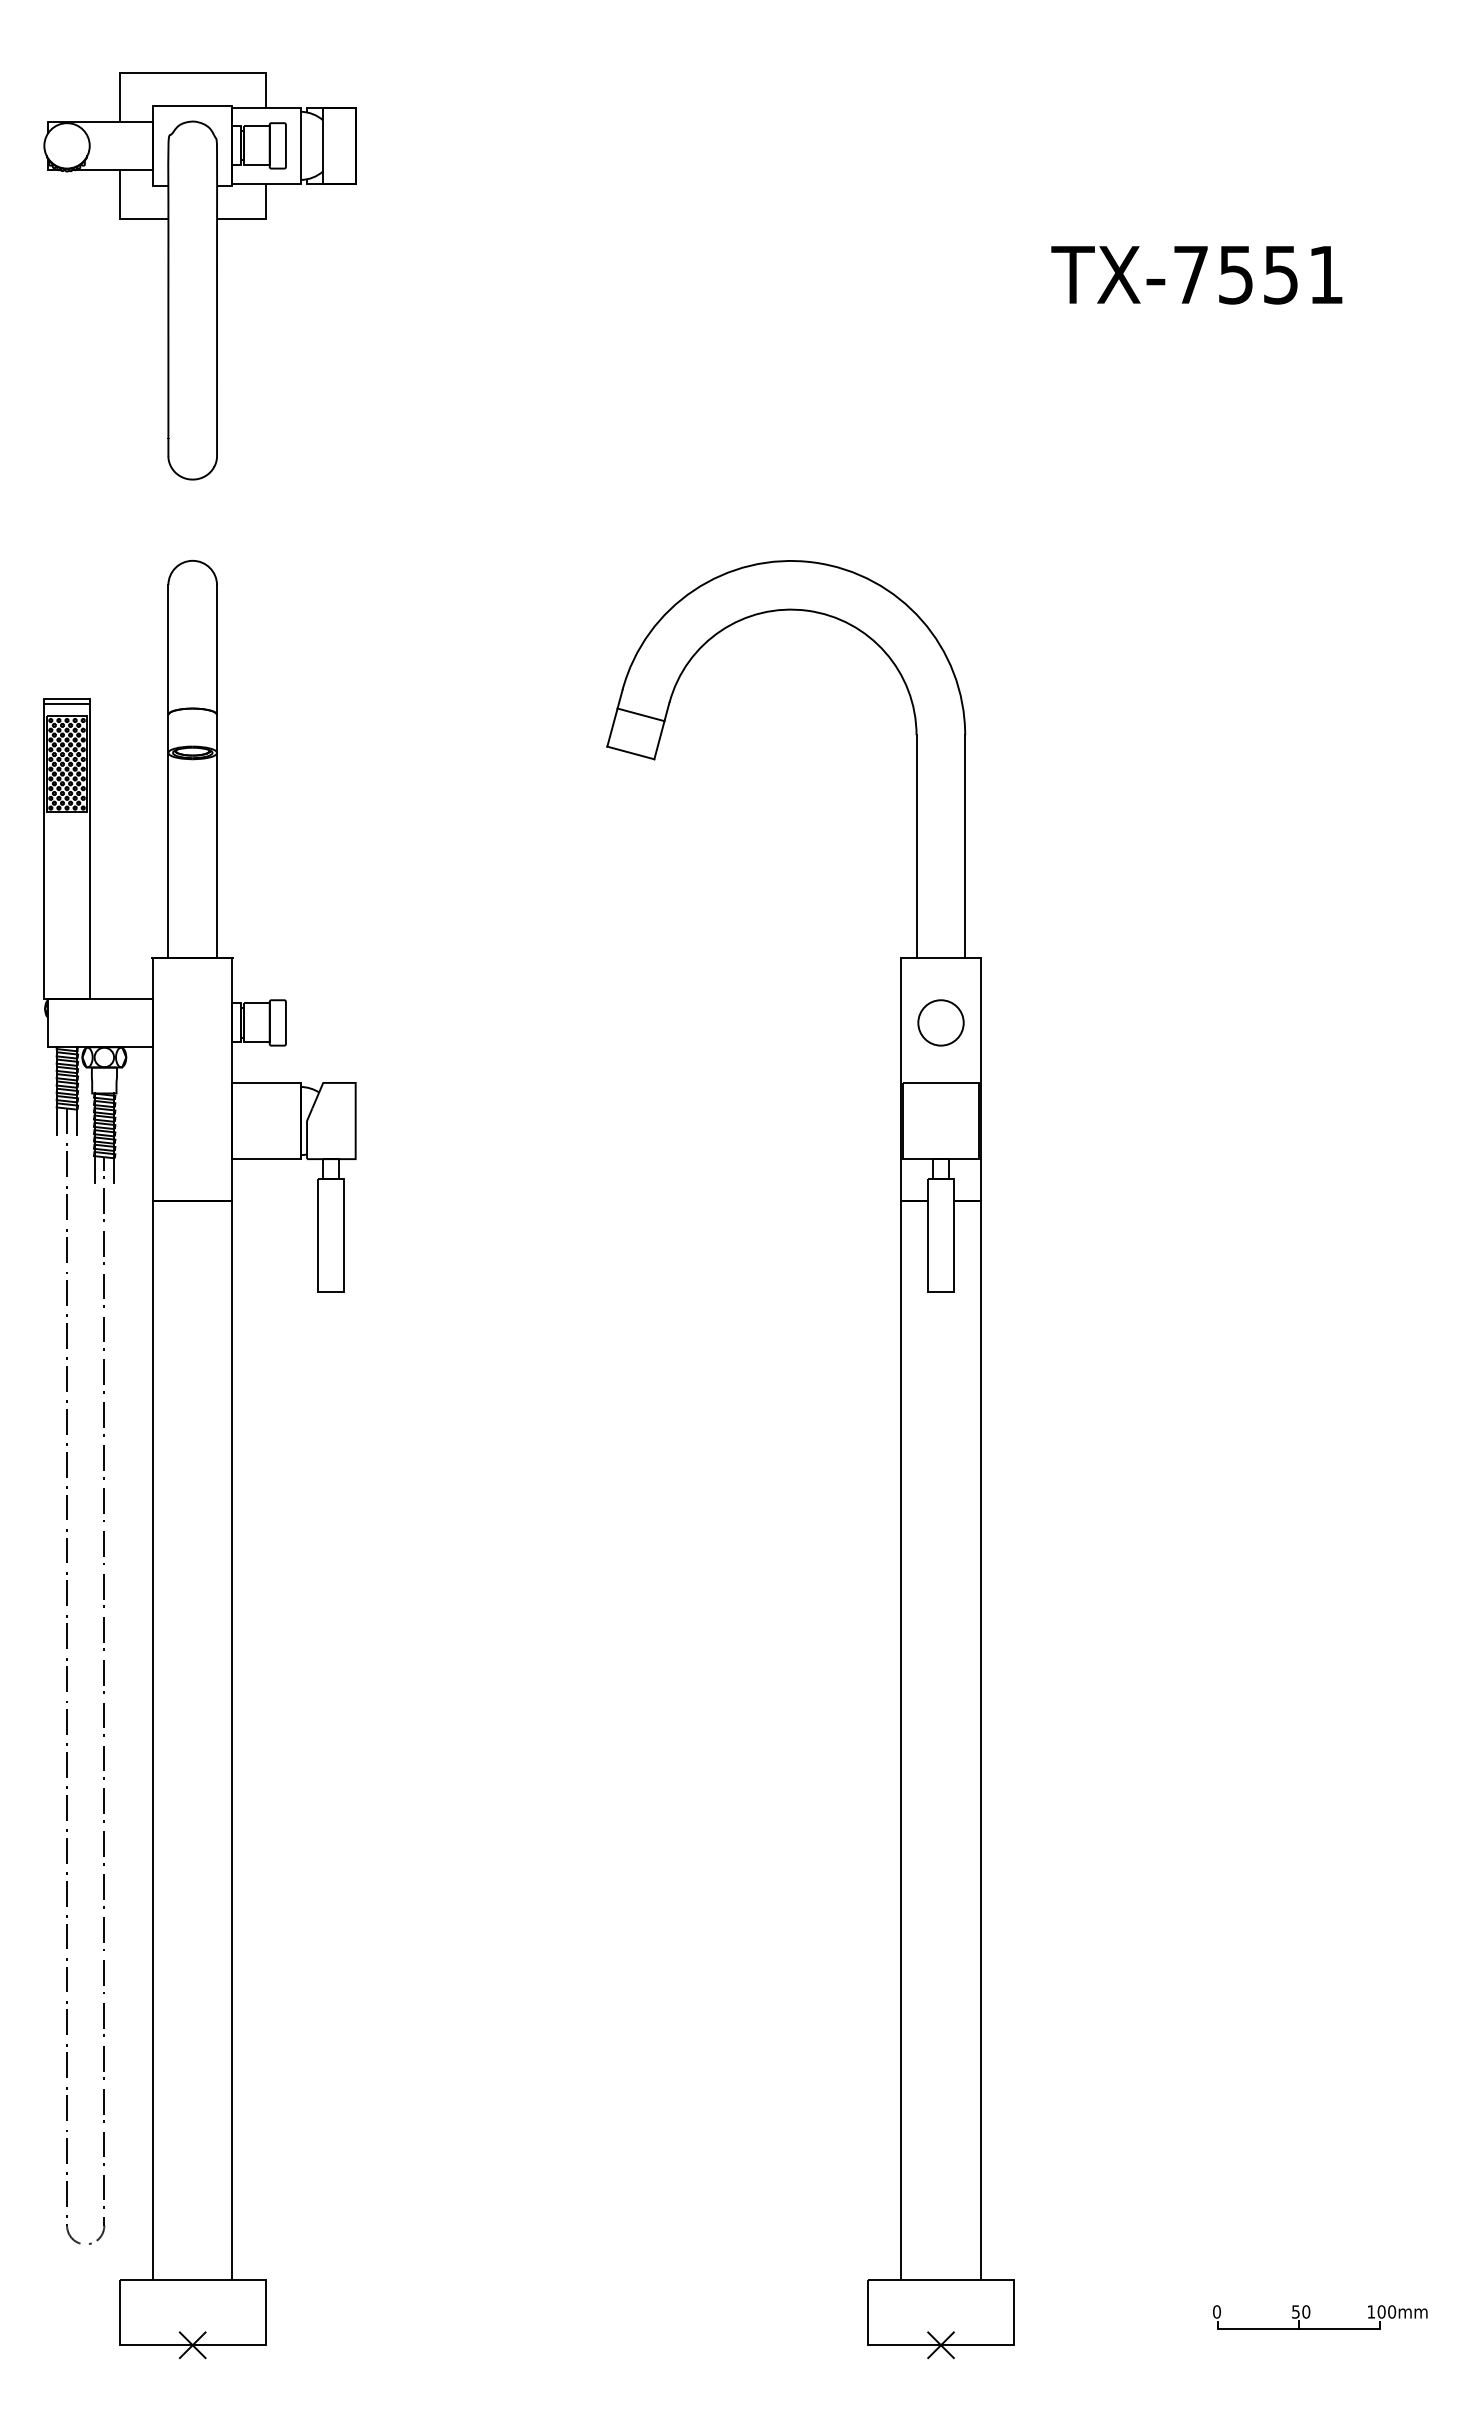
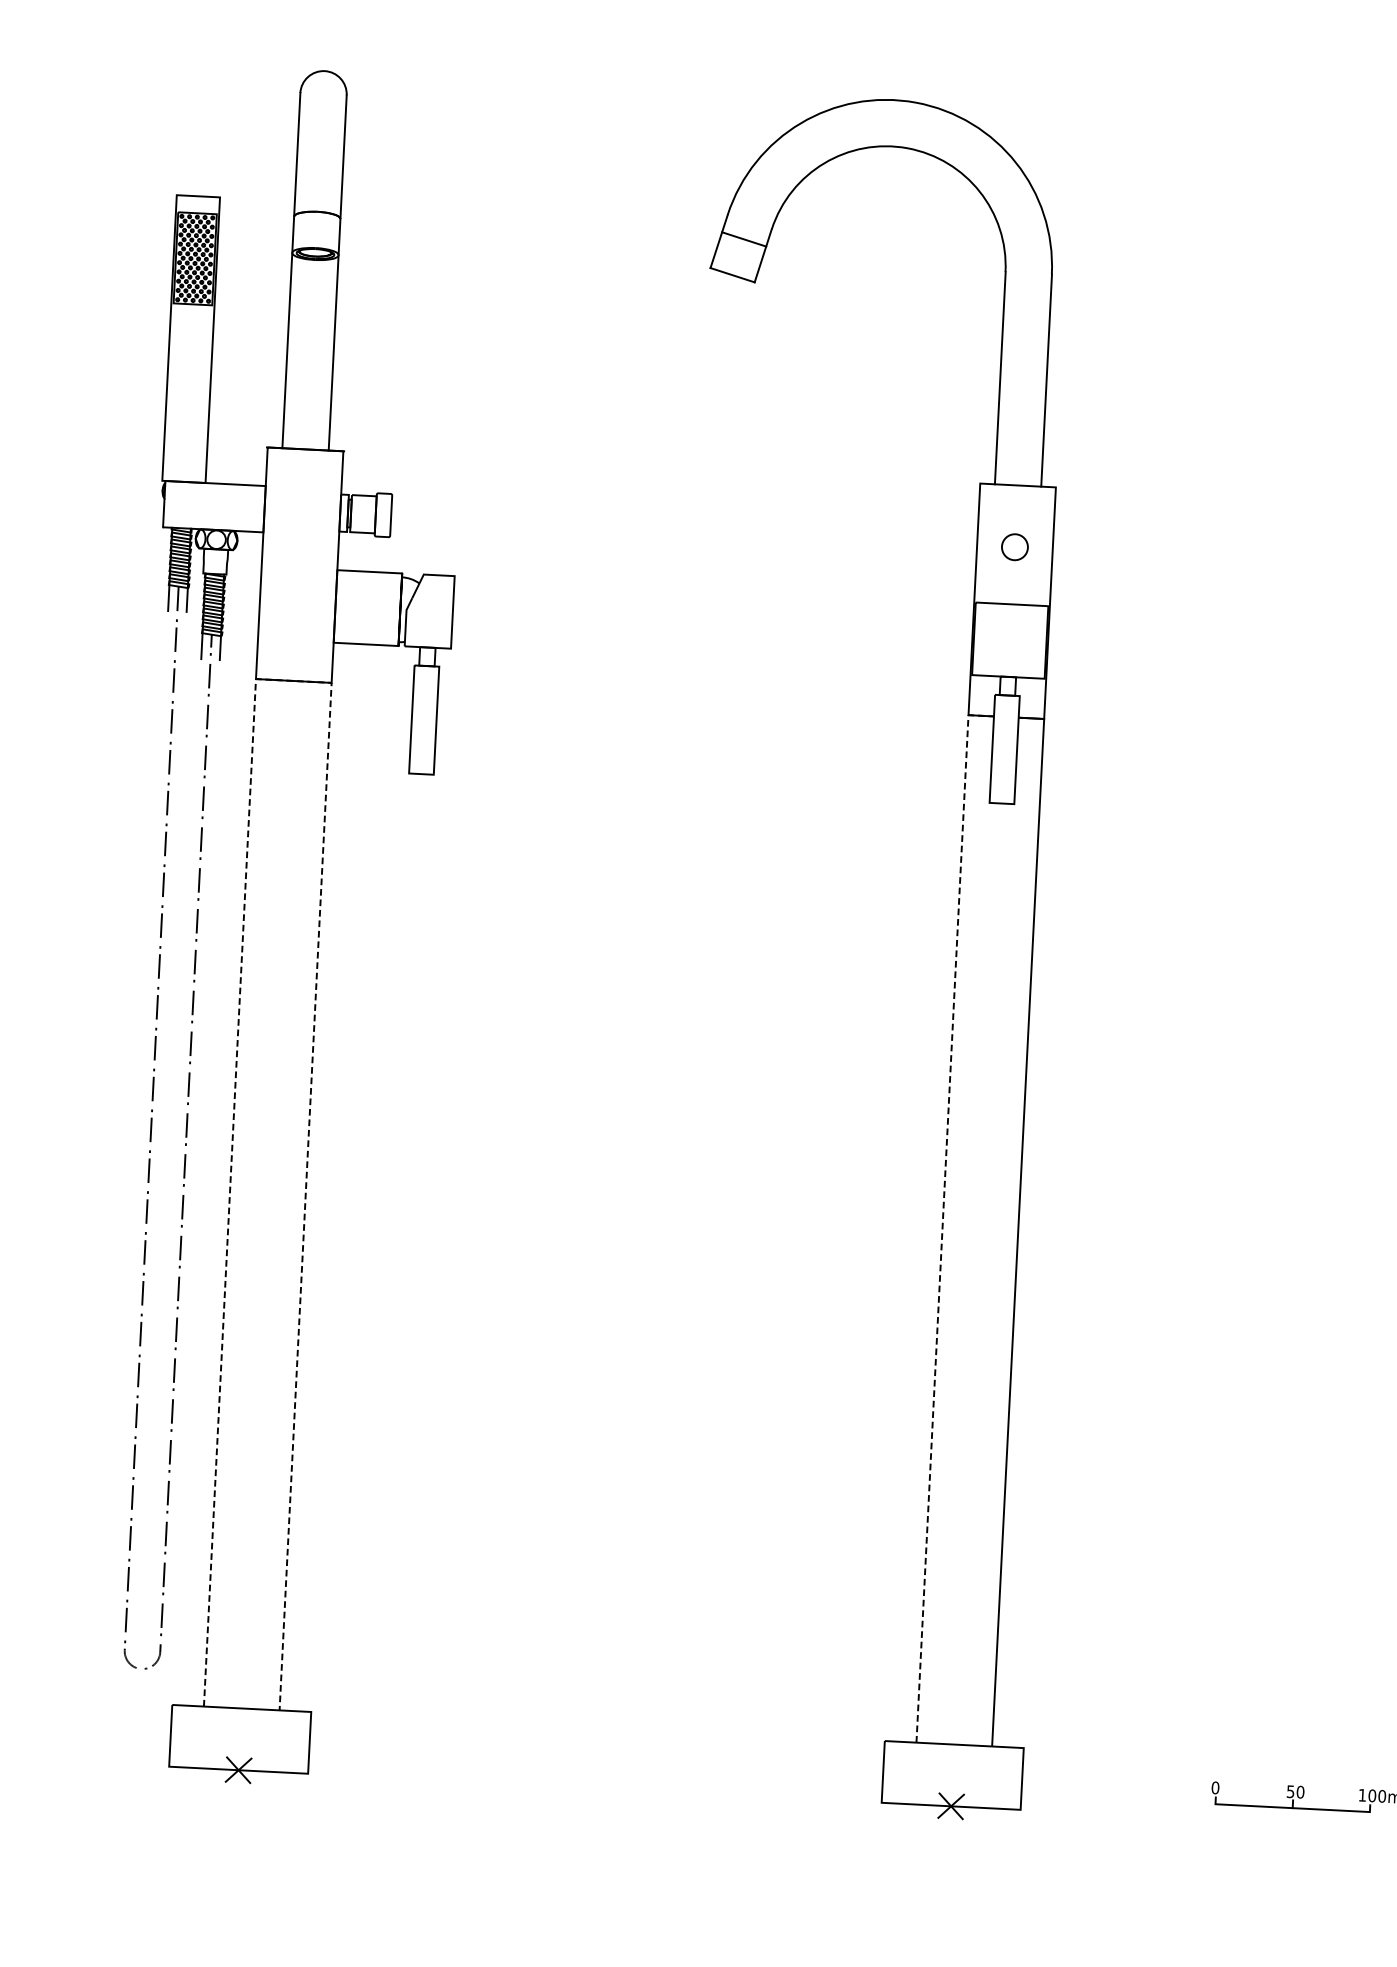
line: (66, 703) -> (197, 200), removed
circle: (940, 1022) -> (1014, 546), size x0.6
line: (192, 1201) -> (293, 681), solid -> dashed
line: (901, 1726) -> (943, 1215), solid -> dashed

